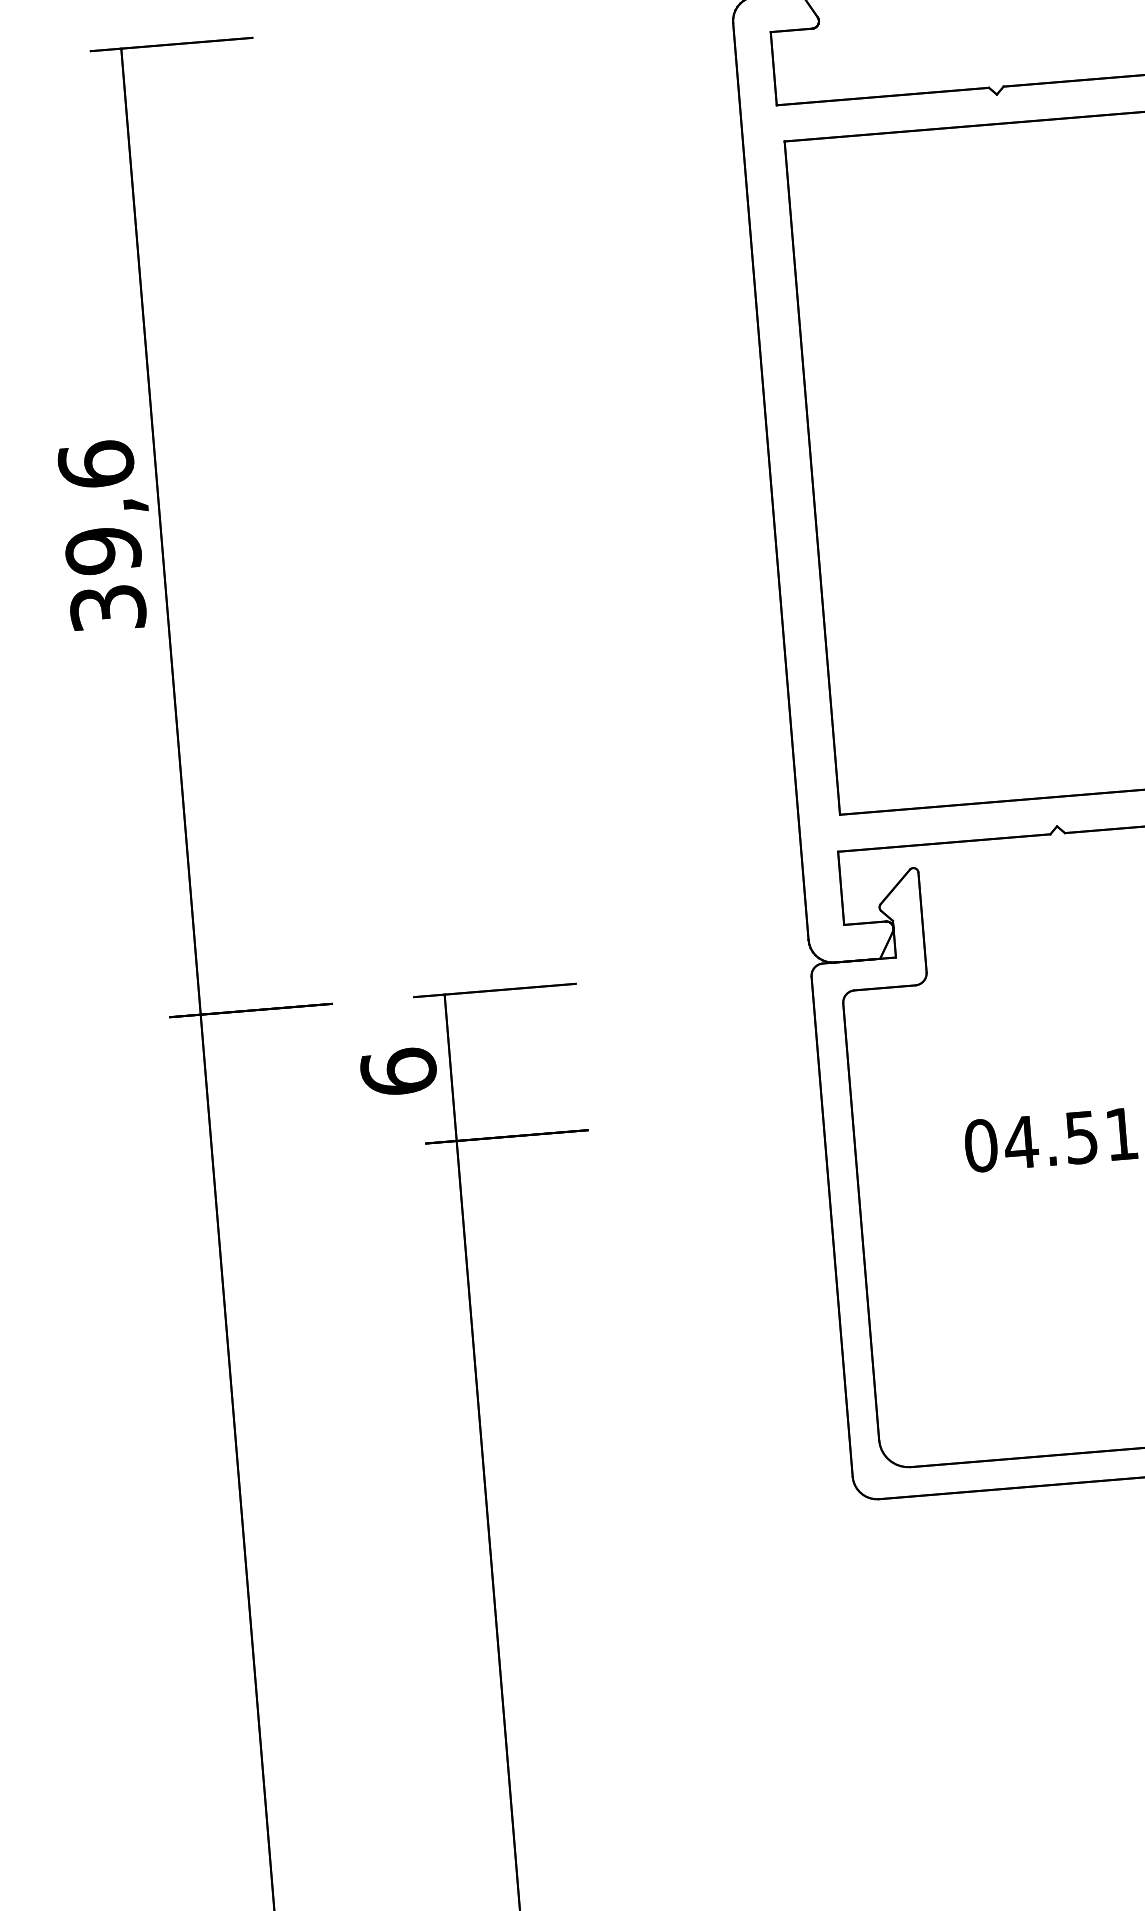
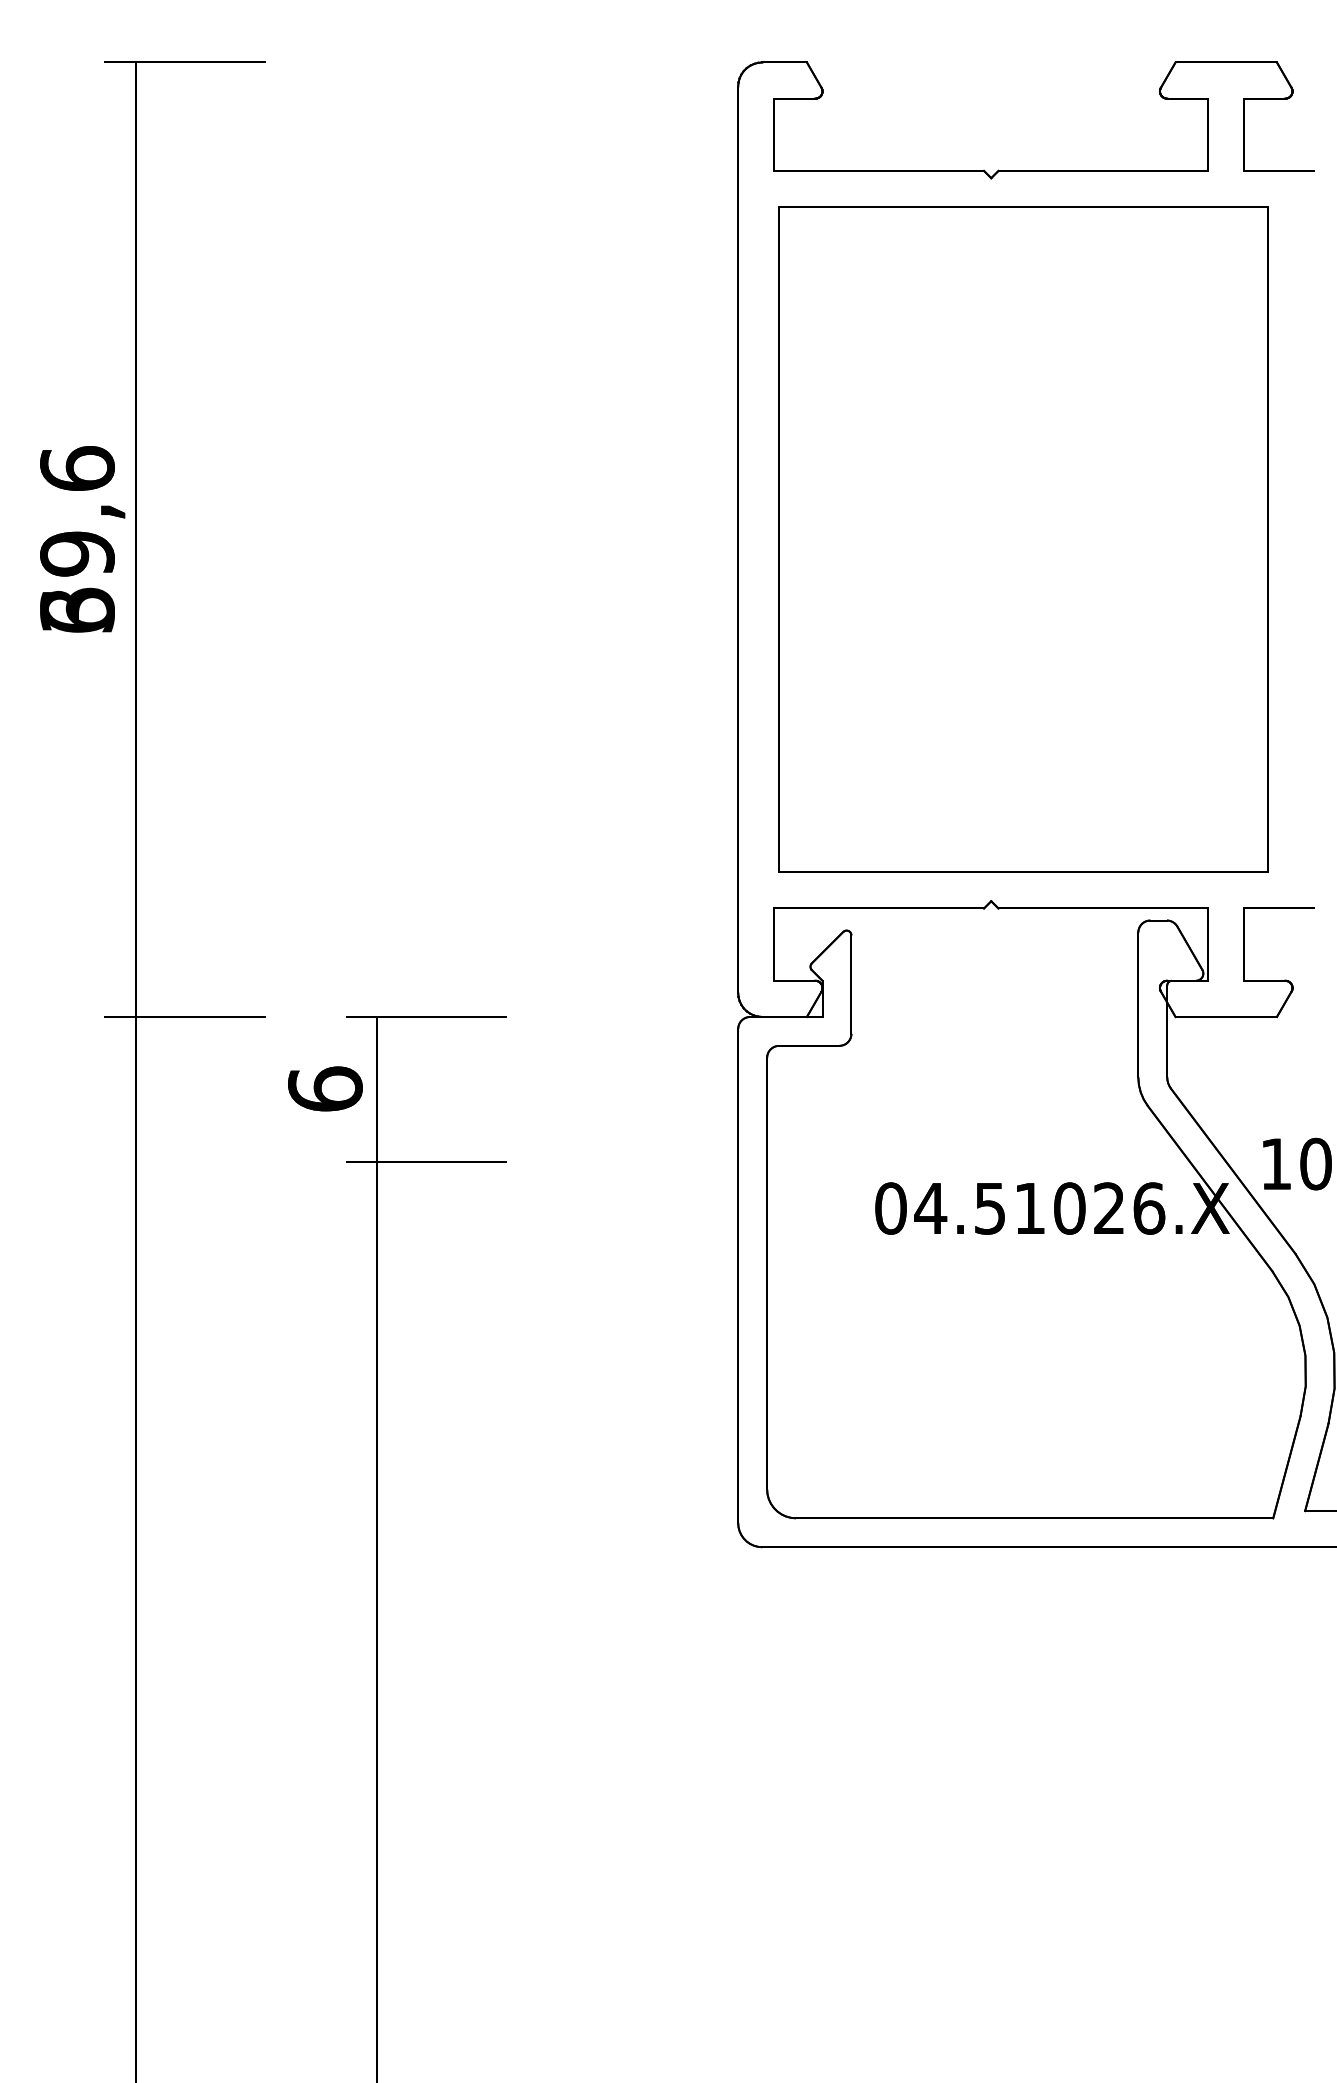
text: (108, 607) -> (77, 609), 39,6 -> 69,6

